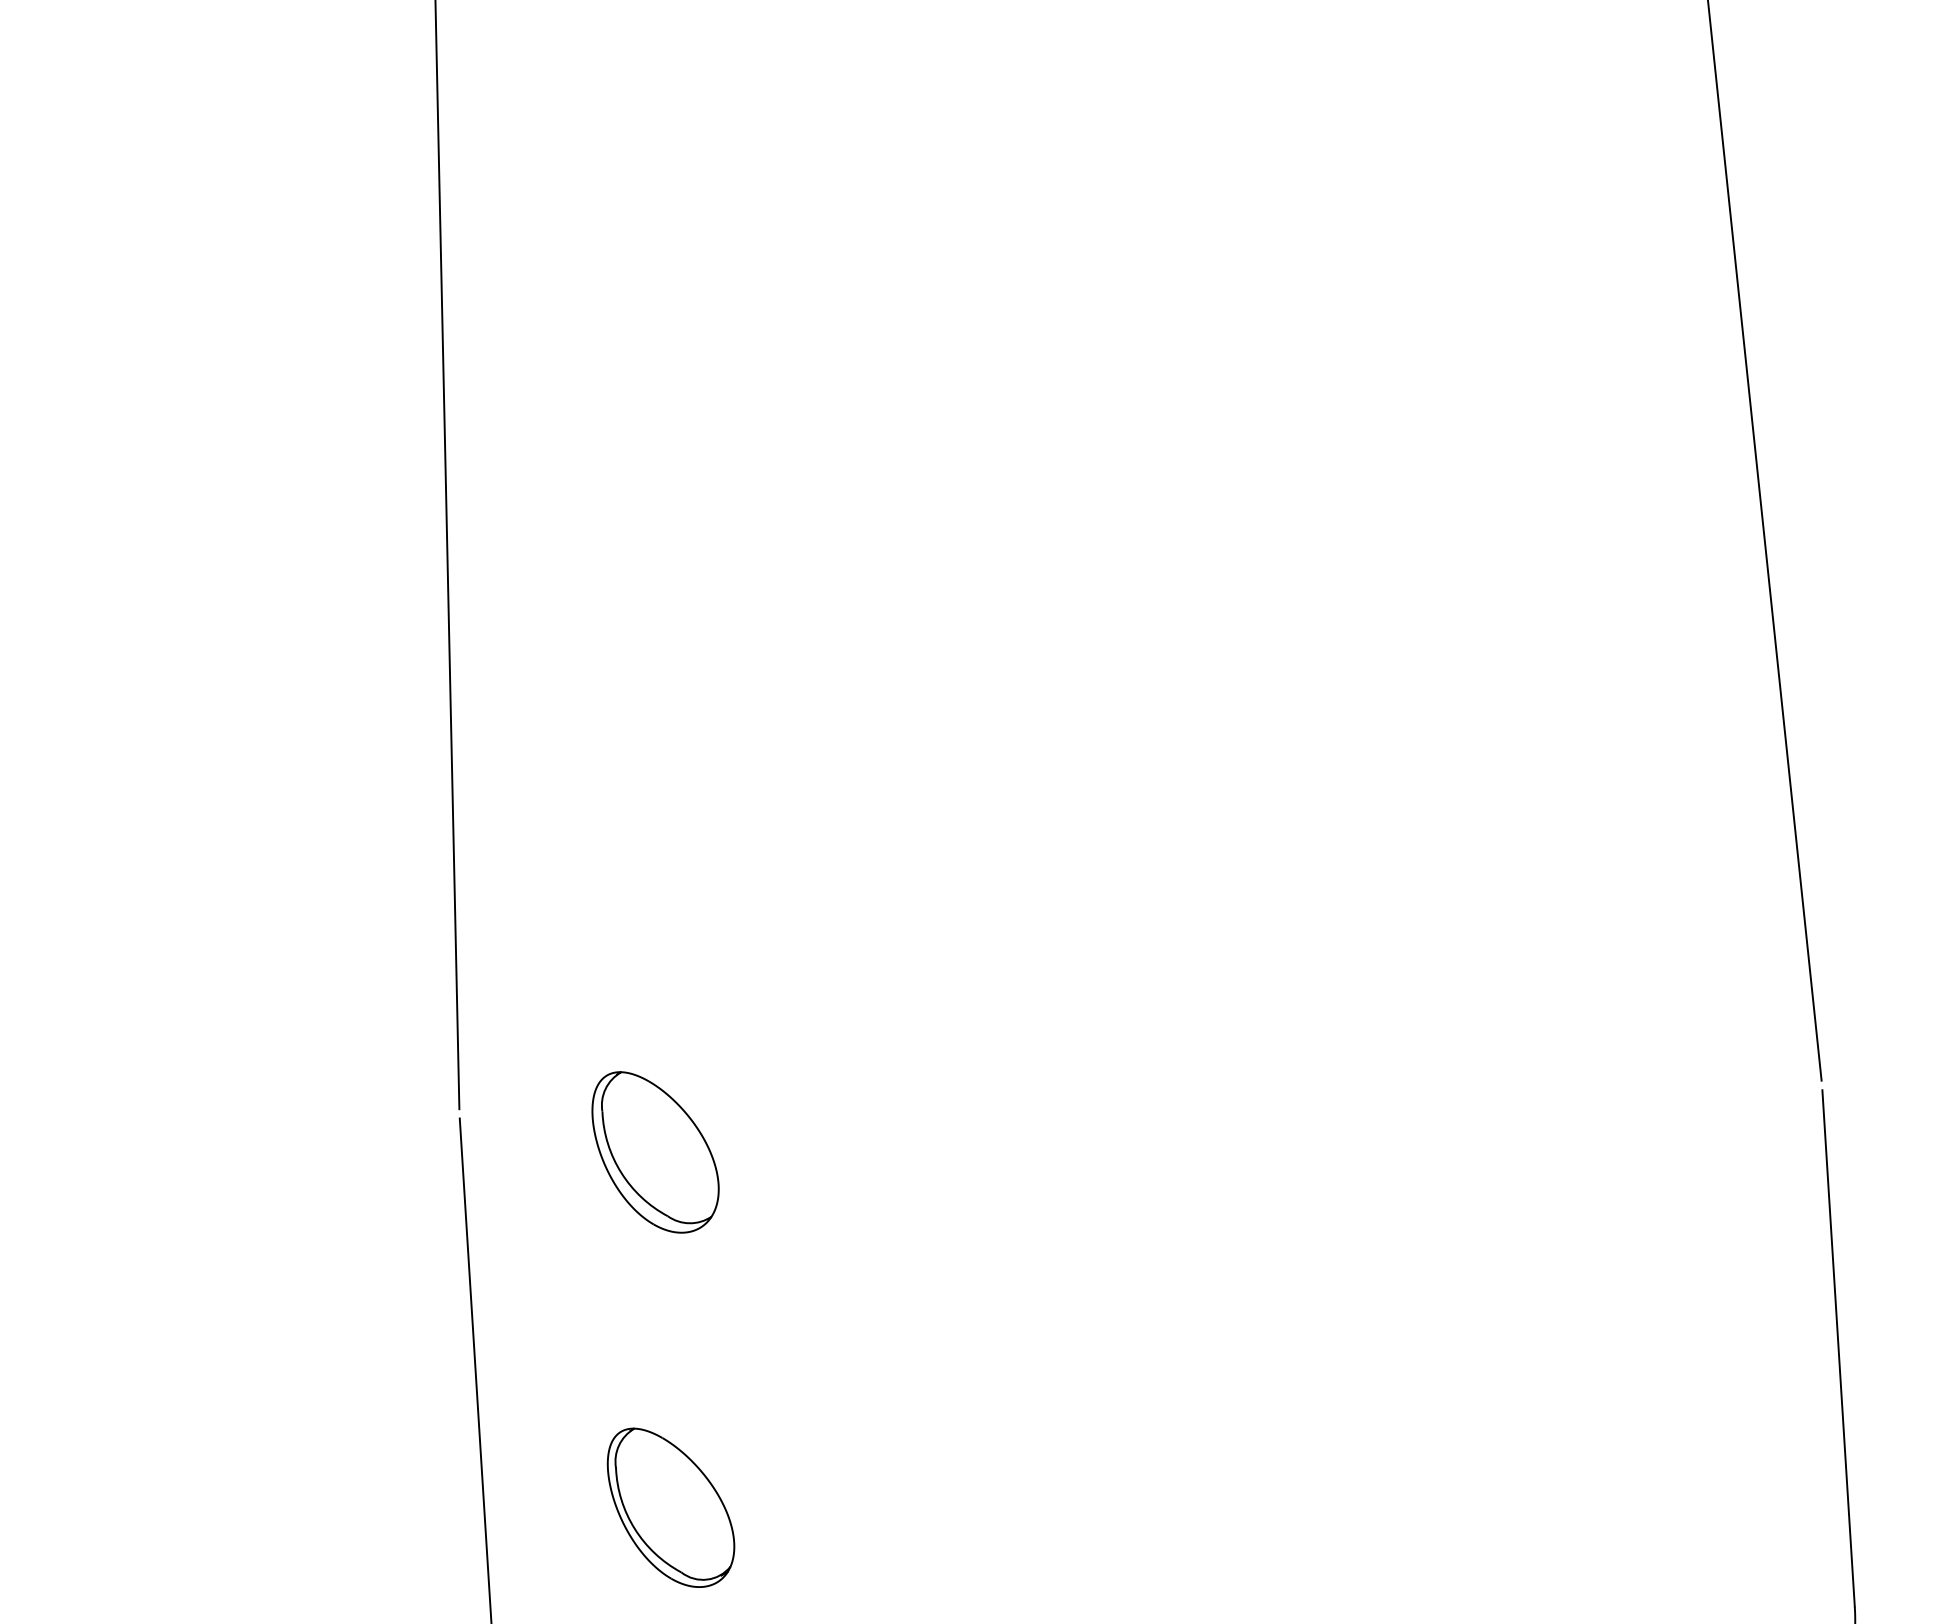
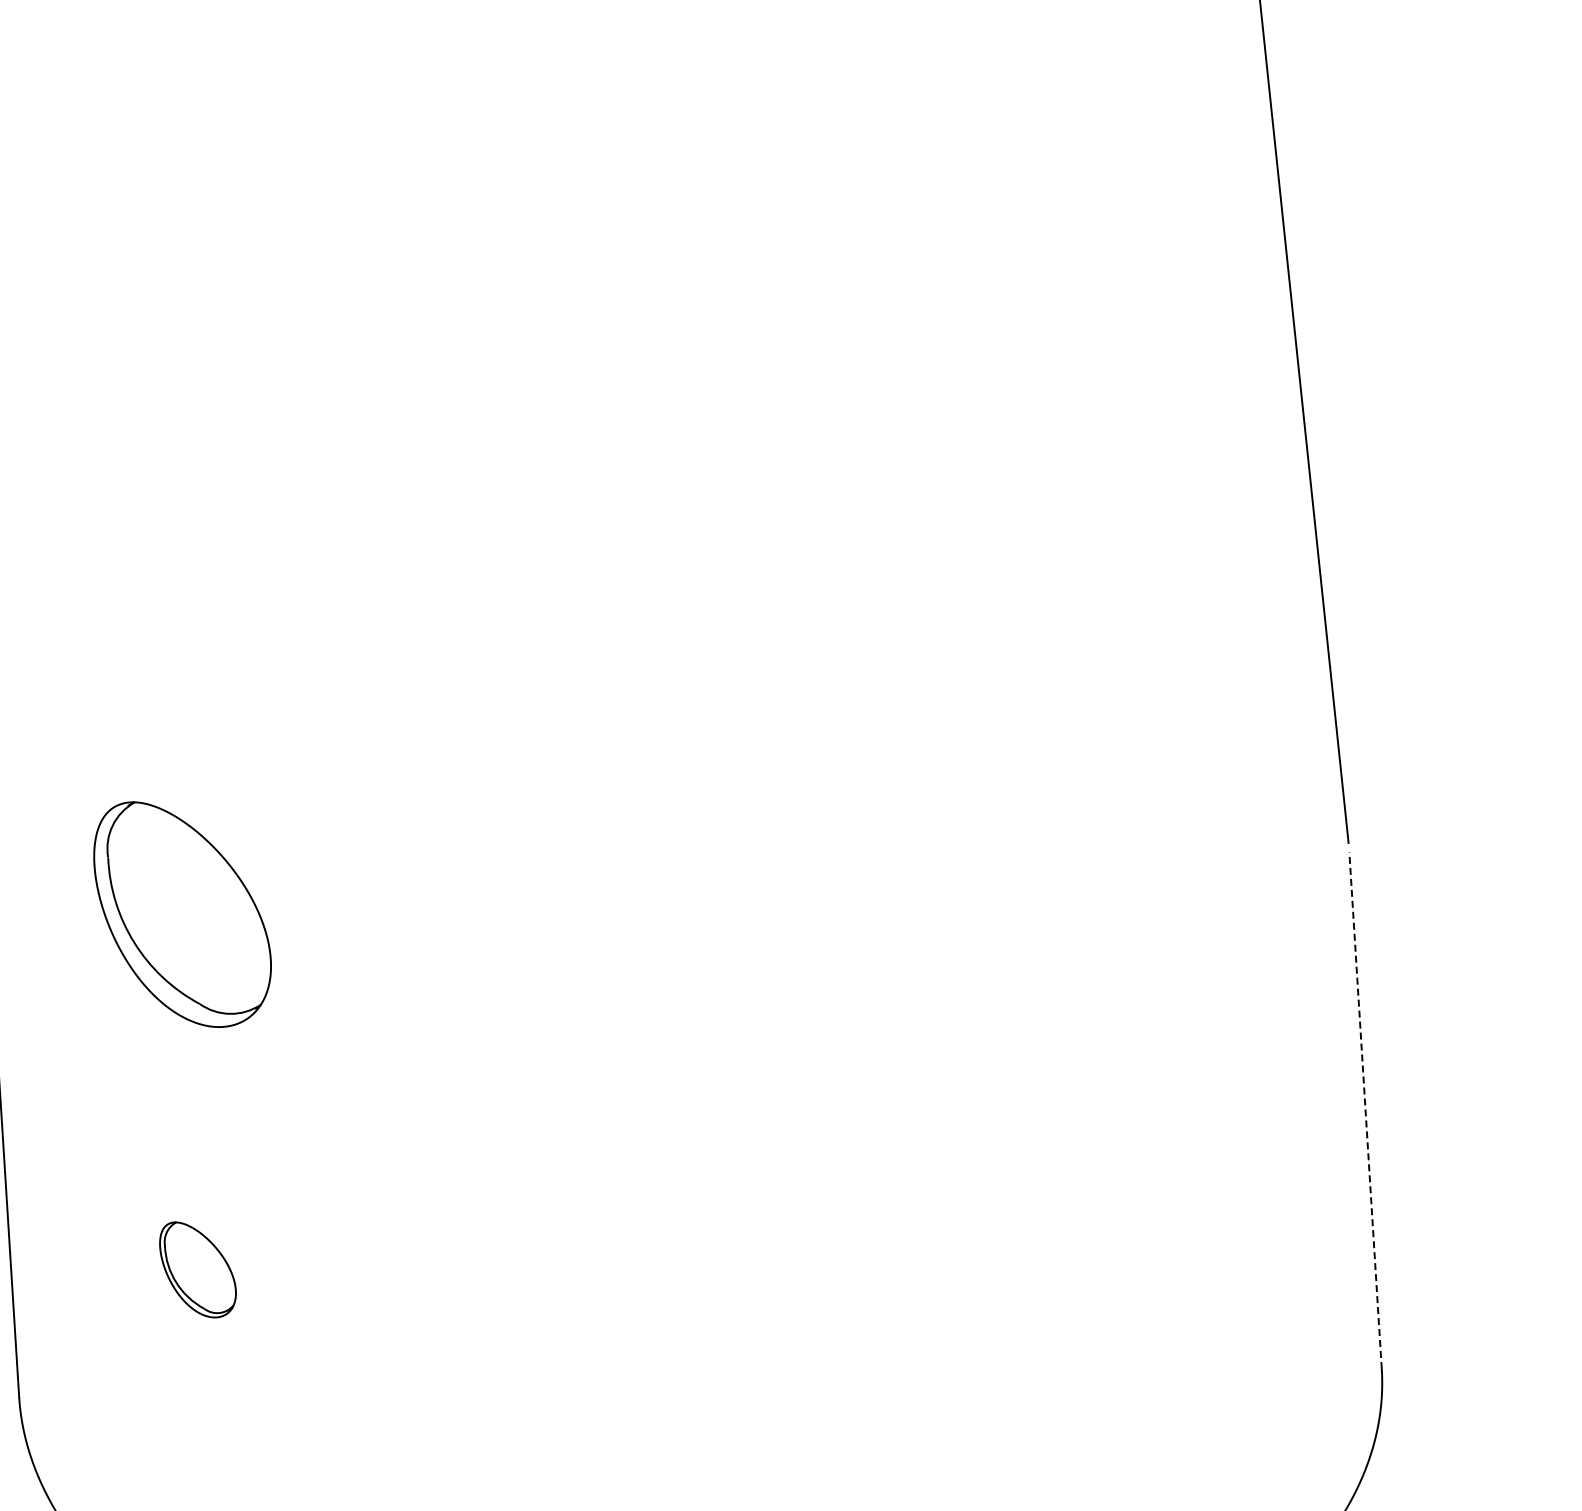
part: (655, 1152) -> (182, 914), size x1.4
line: (1838, 1348) -> (1365, 1110), solid -> dashed
part: (670, 1507) -> (197, 1269), size x0.6

